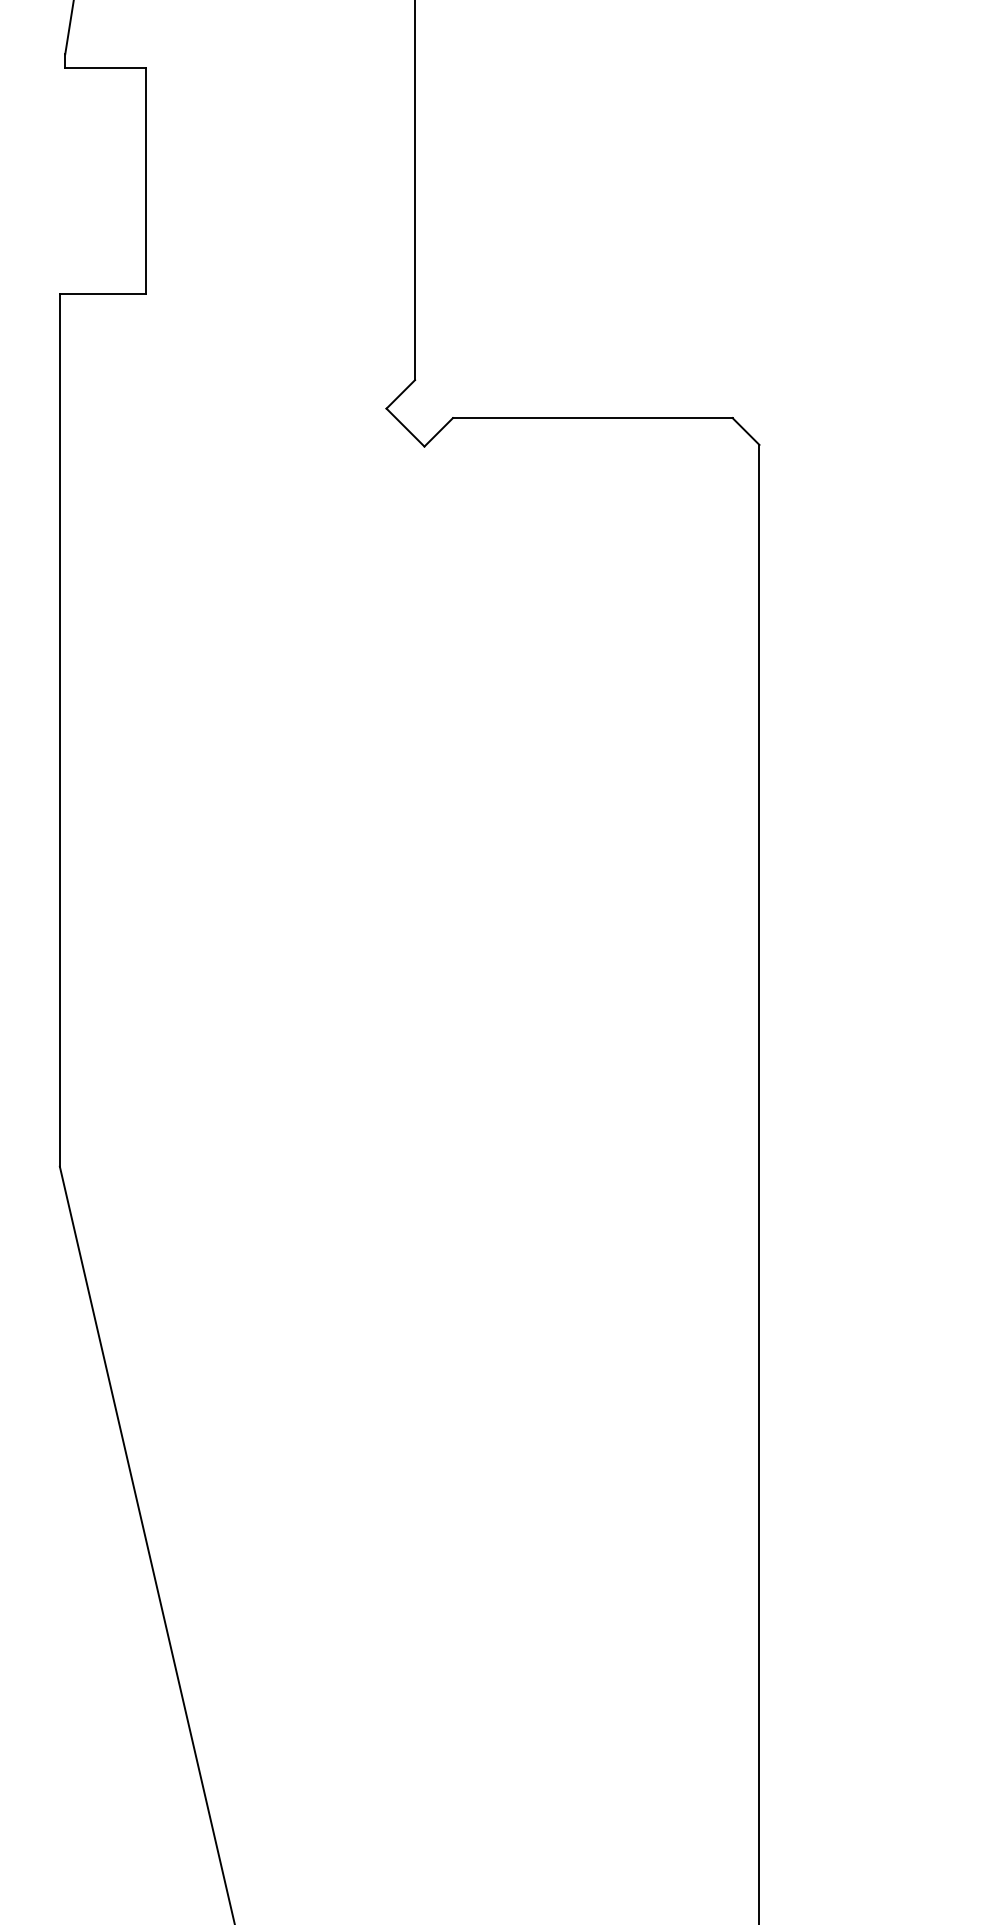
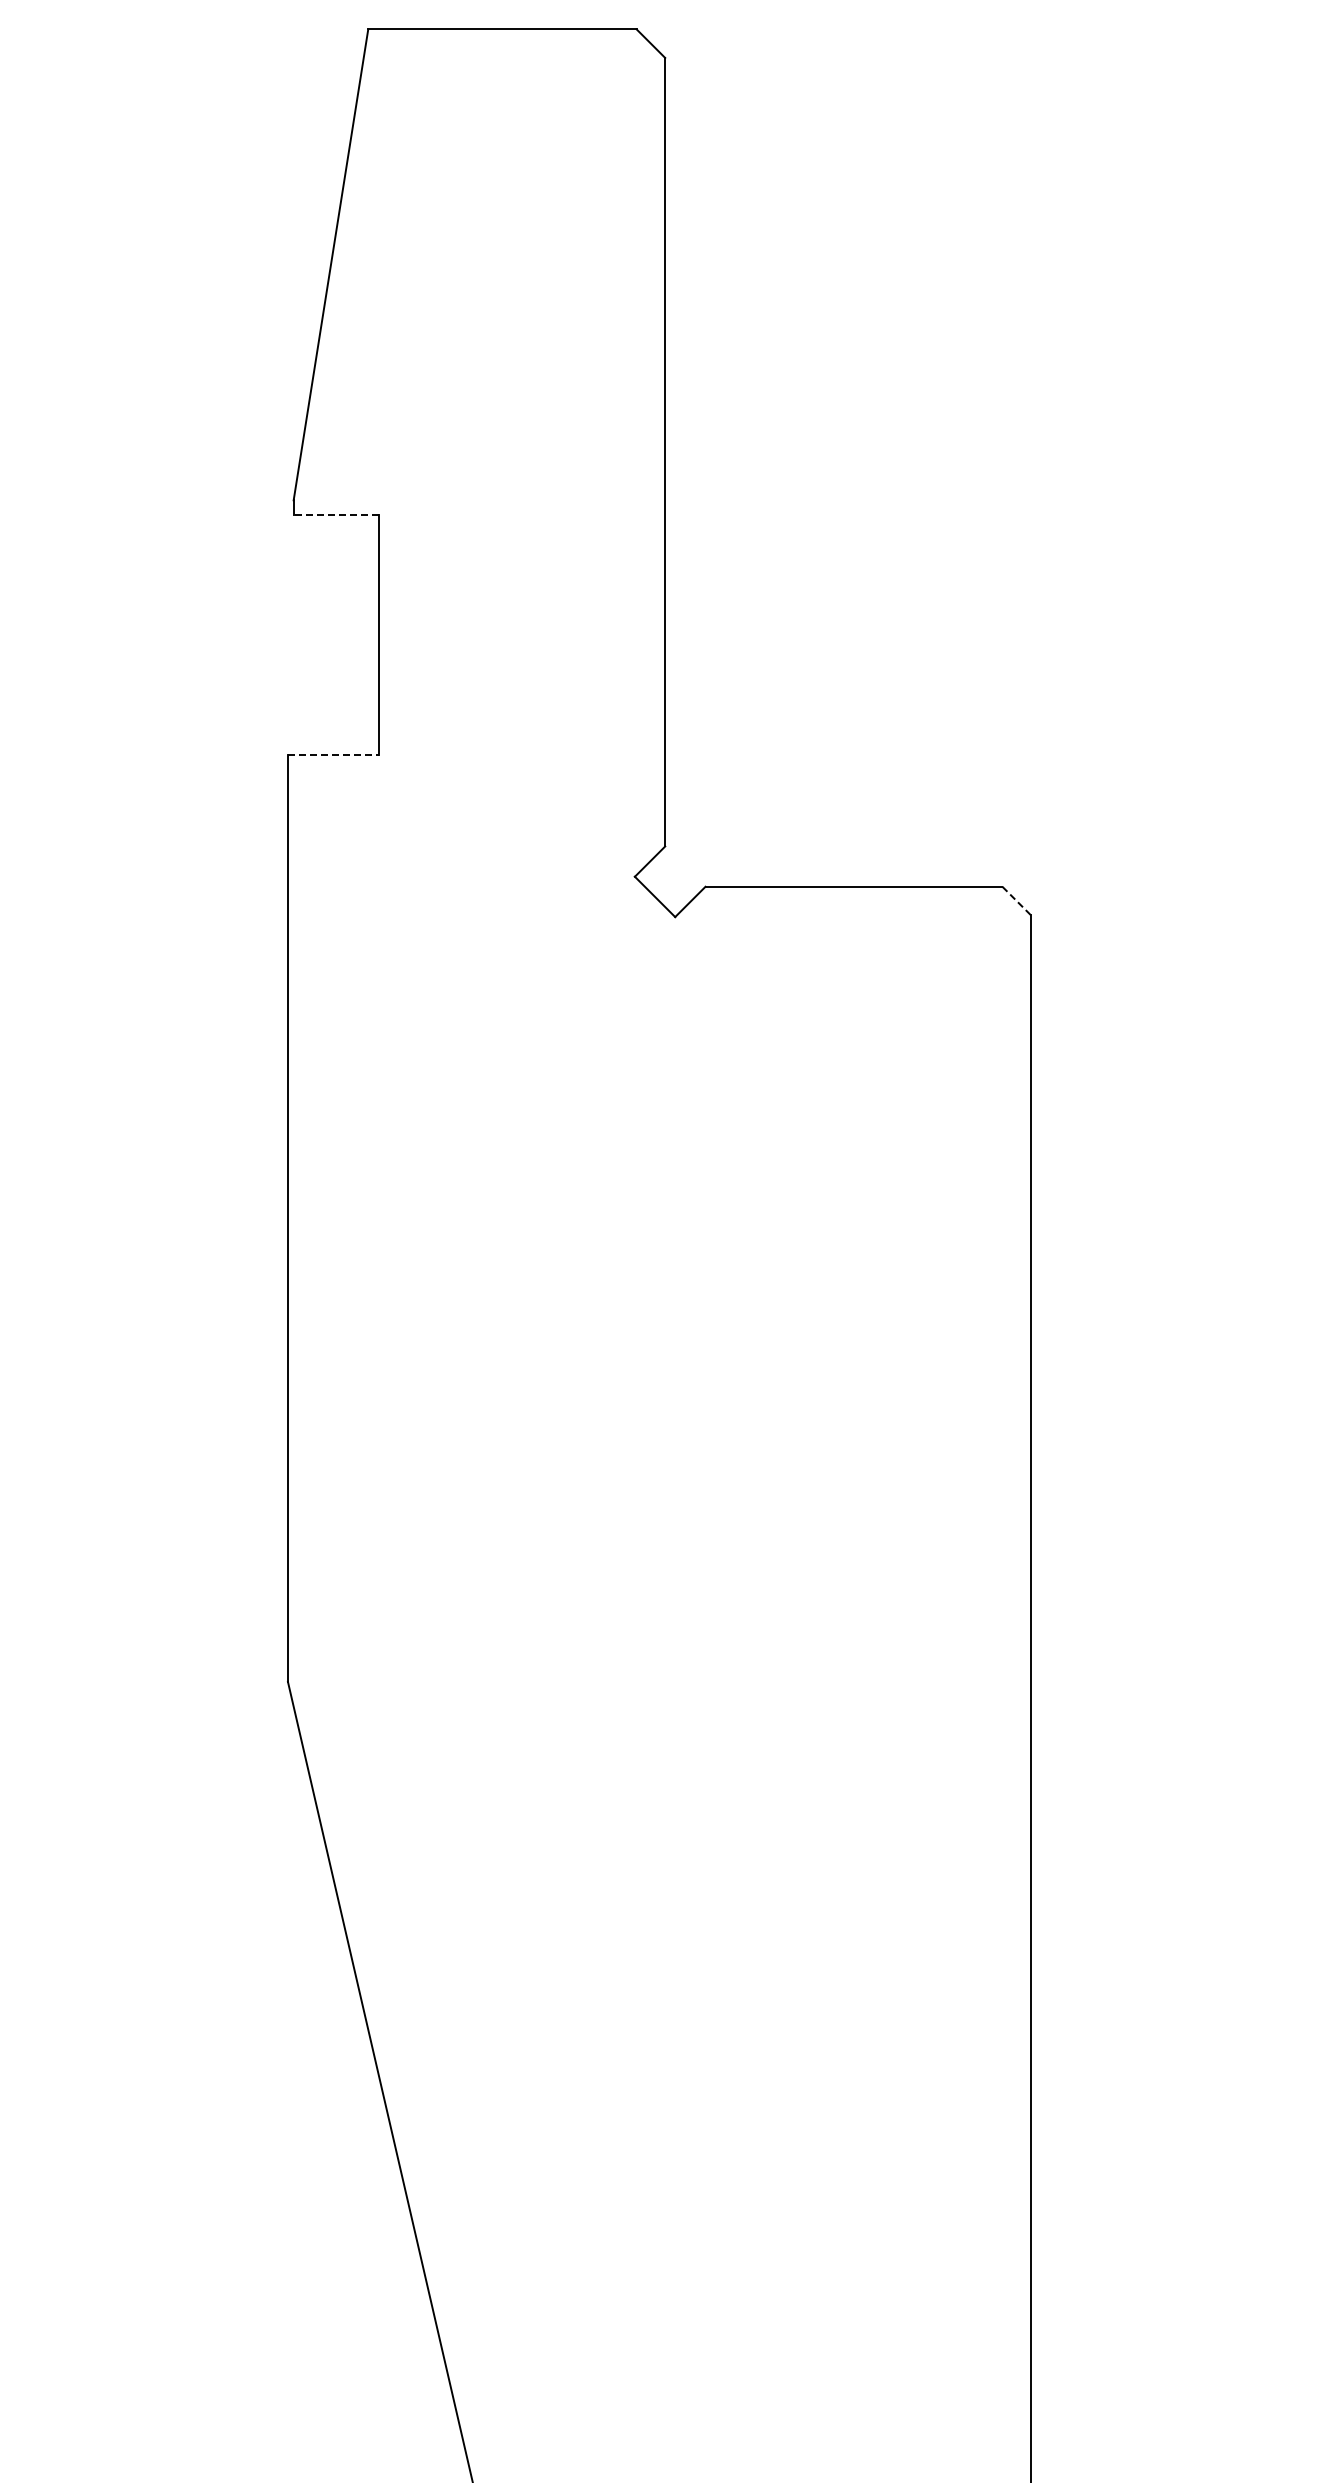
line: (105, 68) -> (336, 515), solid -> dashed
line: (102, 294) -> (333, 755), solid -> dashed
line: (746, 431) -> (1017, 901), solid -> dashed

